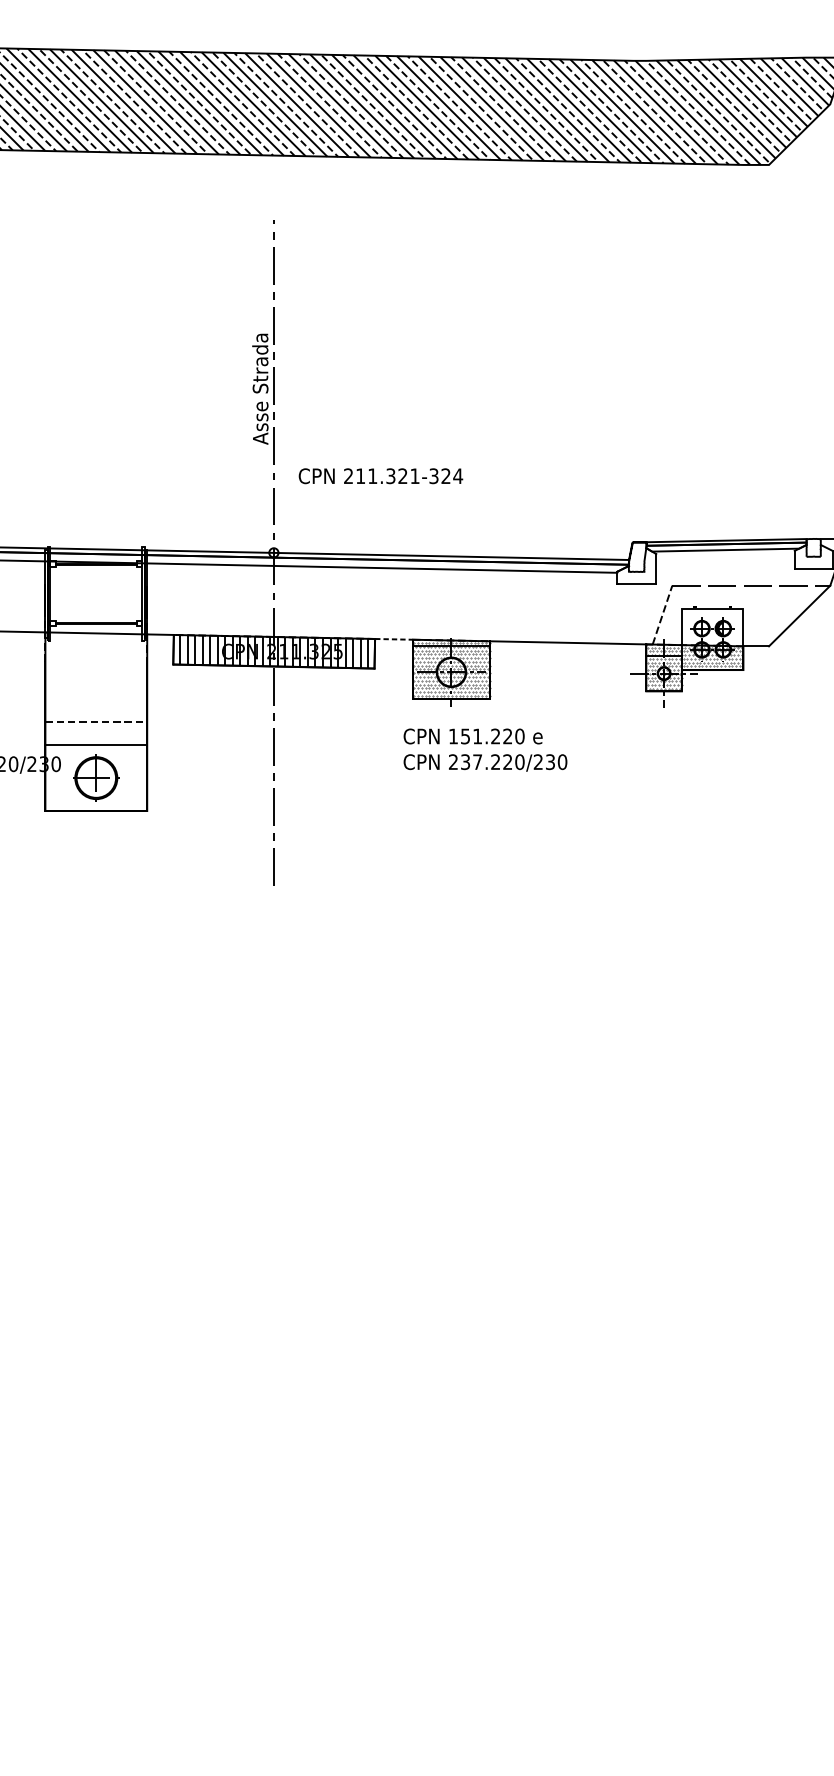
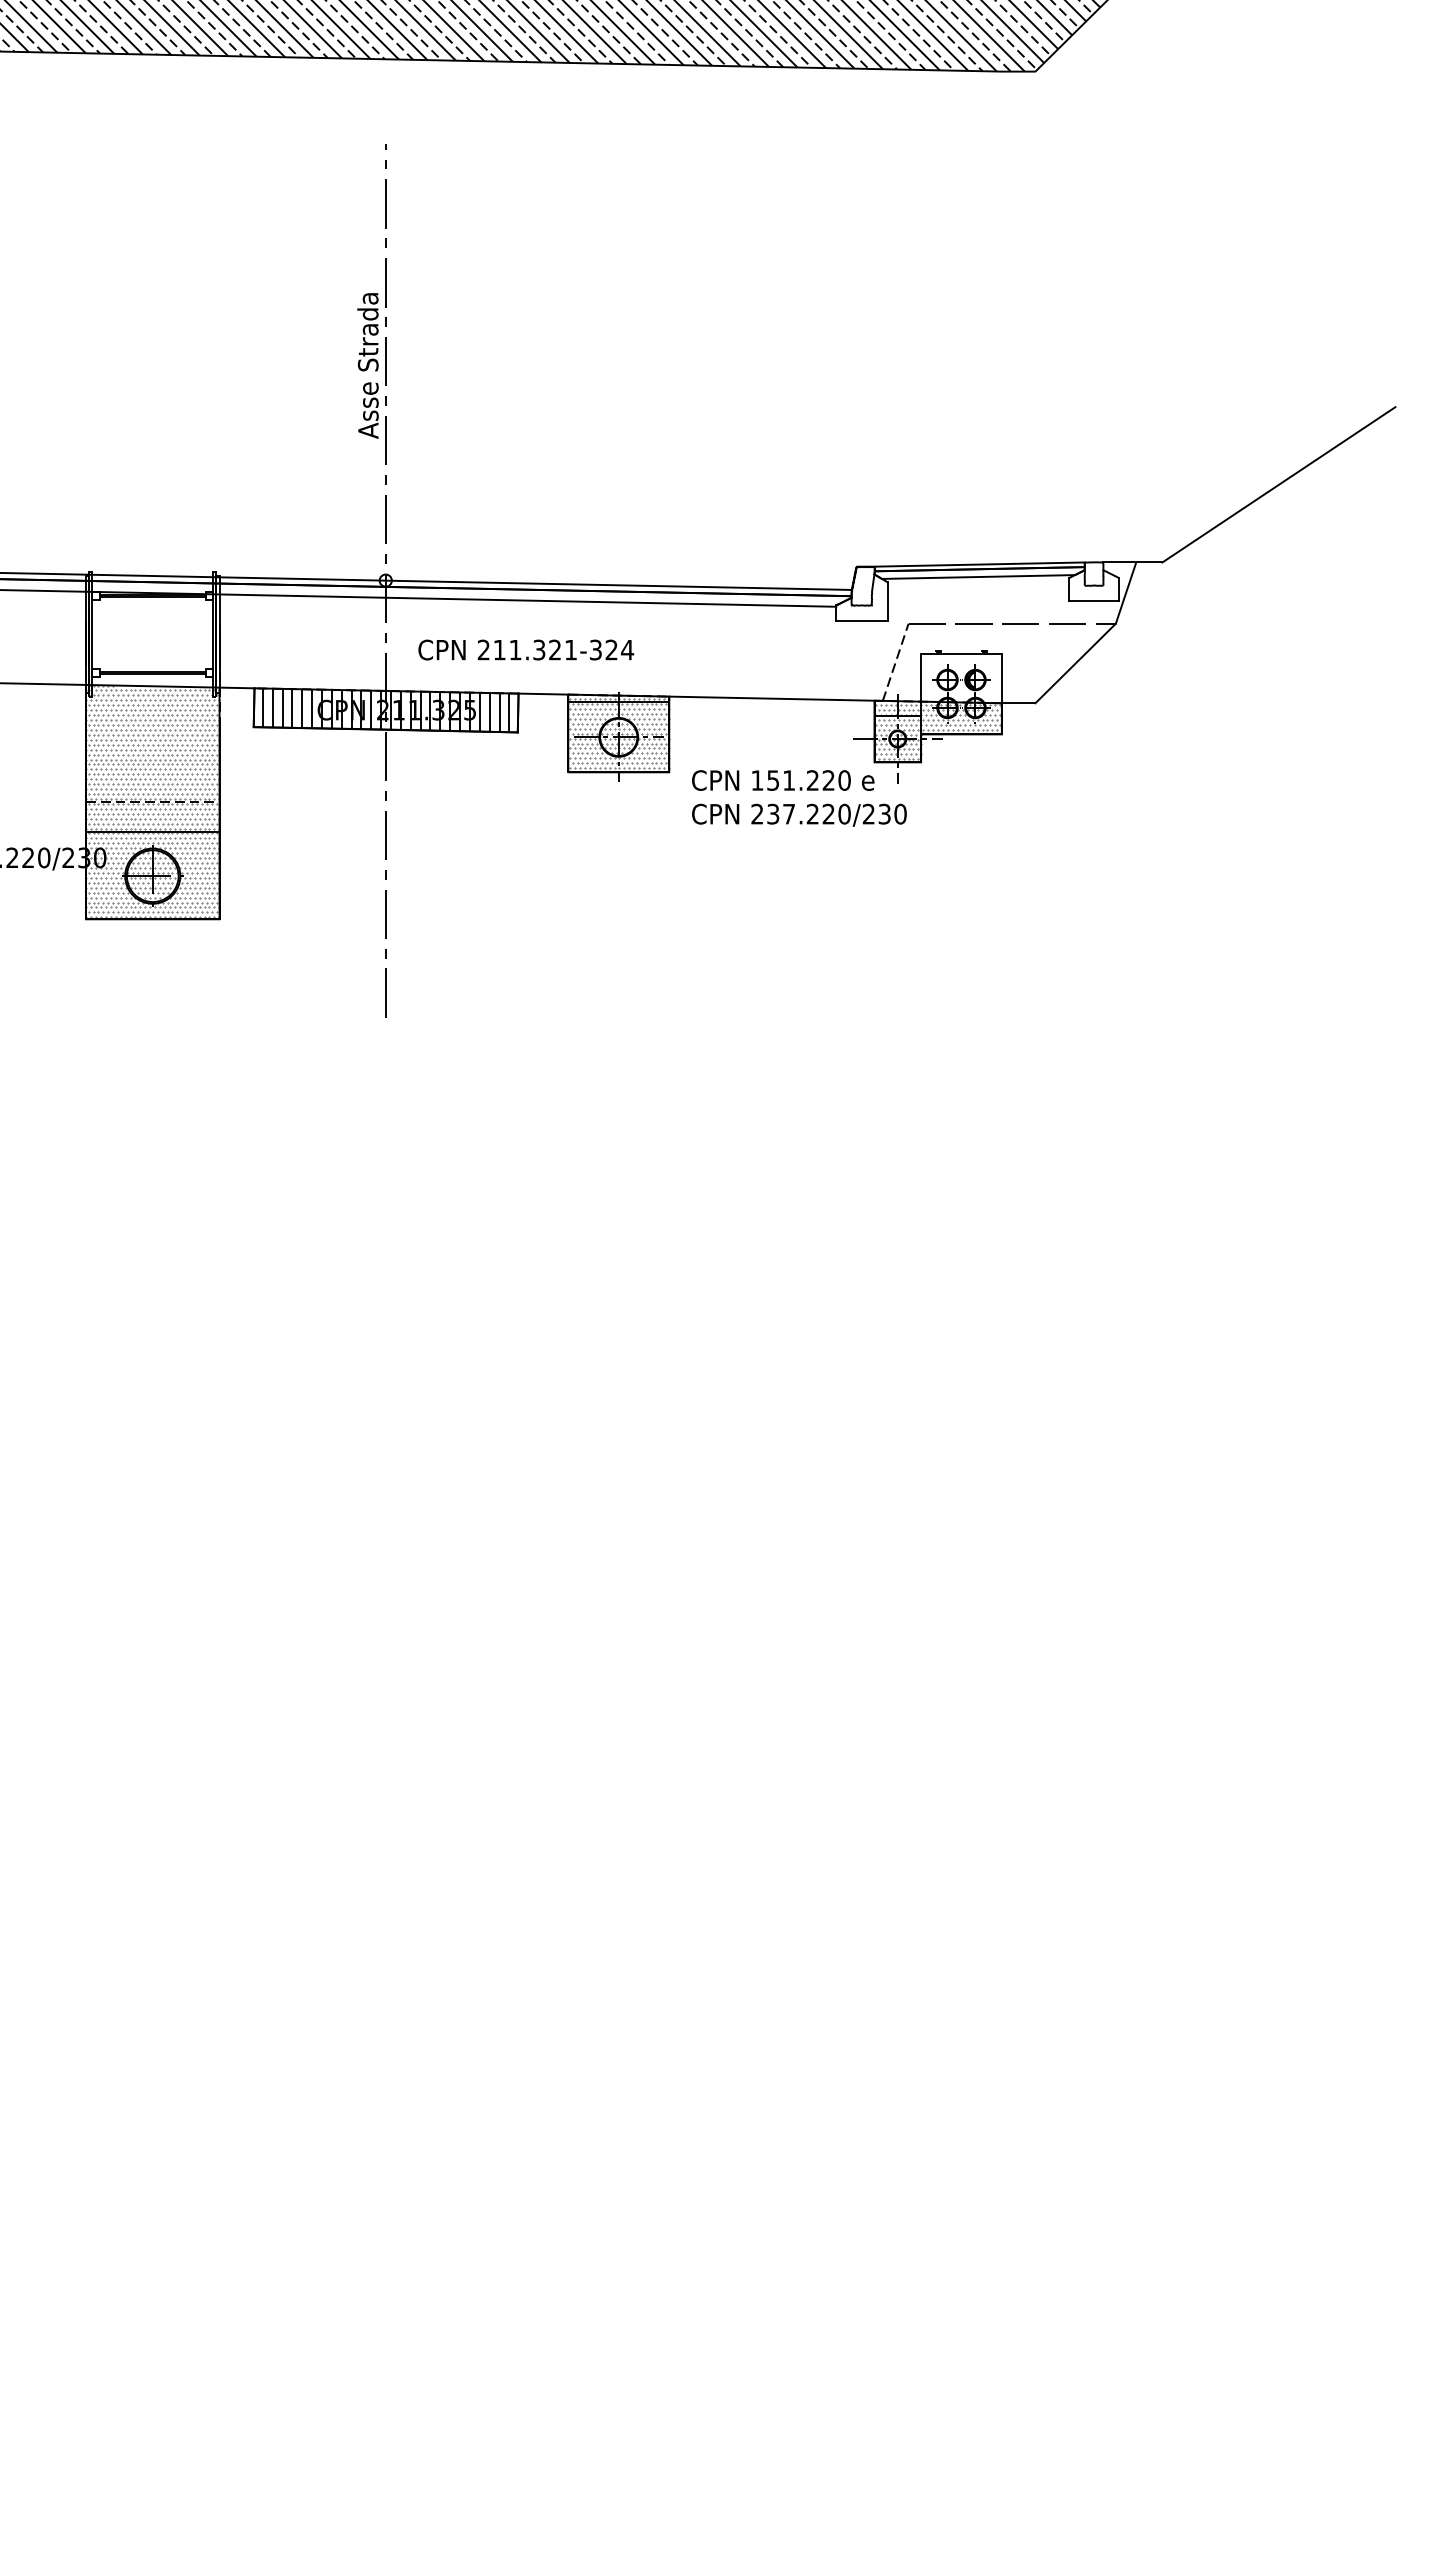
text: (381, 475) -> (526, 649), moved
line: (394, 639) -> (543, 694), dashed -> solid
hatch: (96, 721) -> (152, 801), added
text: (485, 750) -> (799, 798), moved

